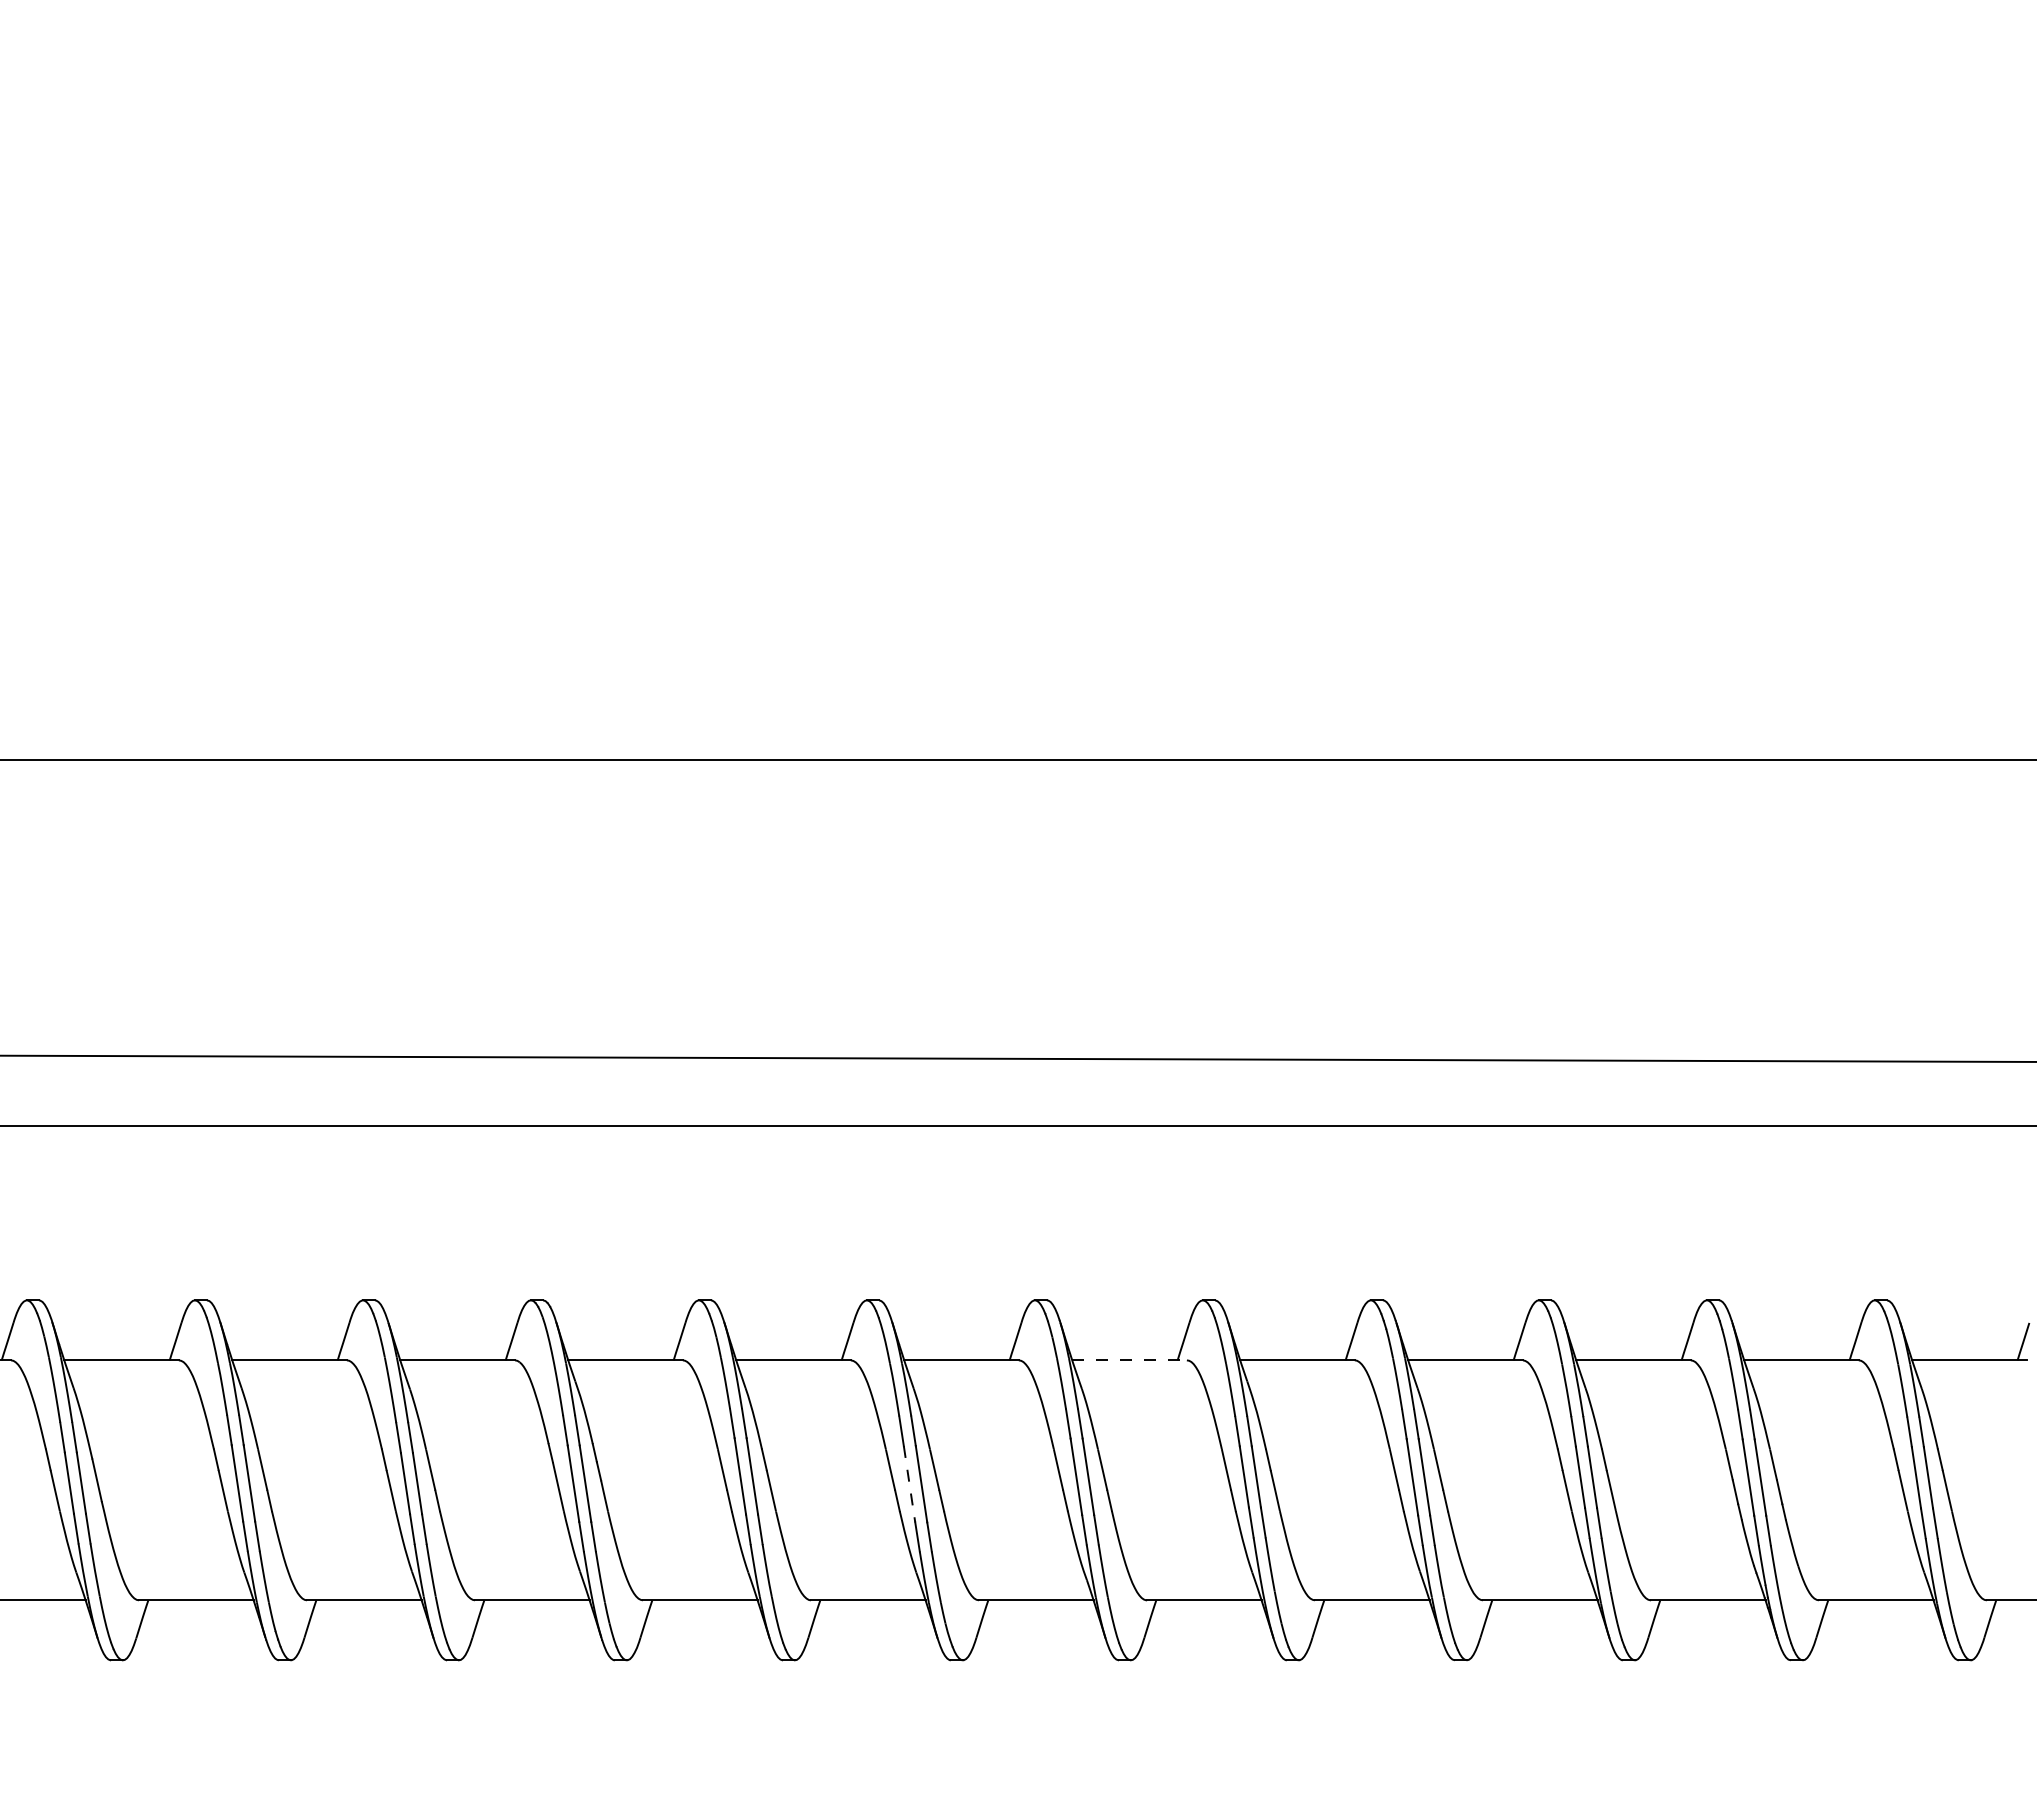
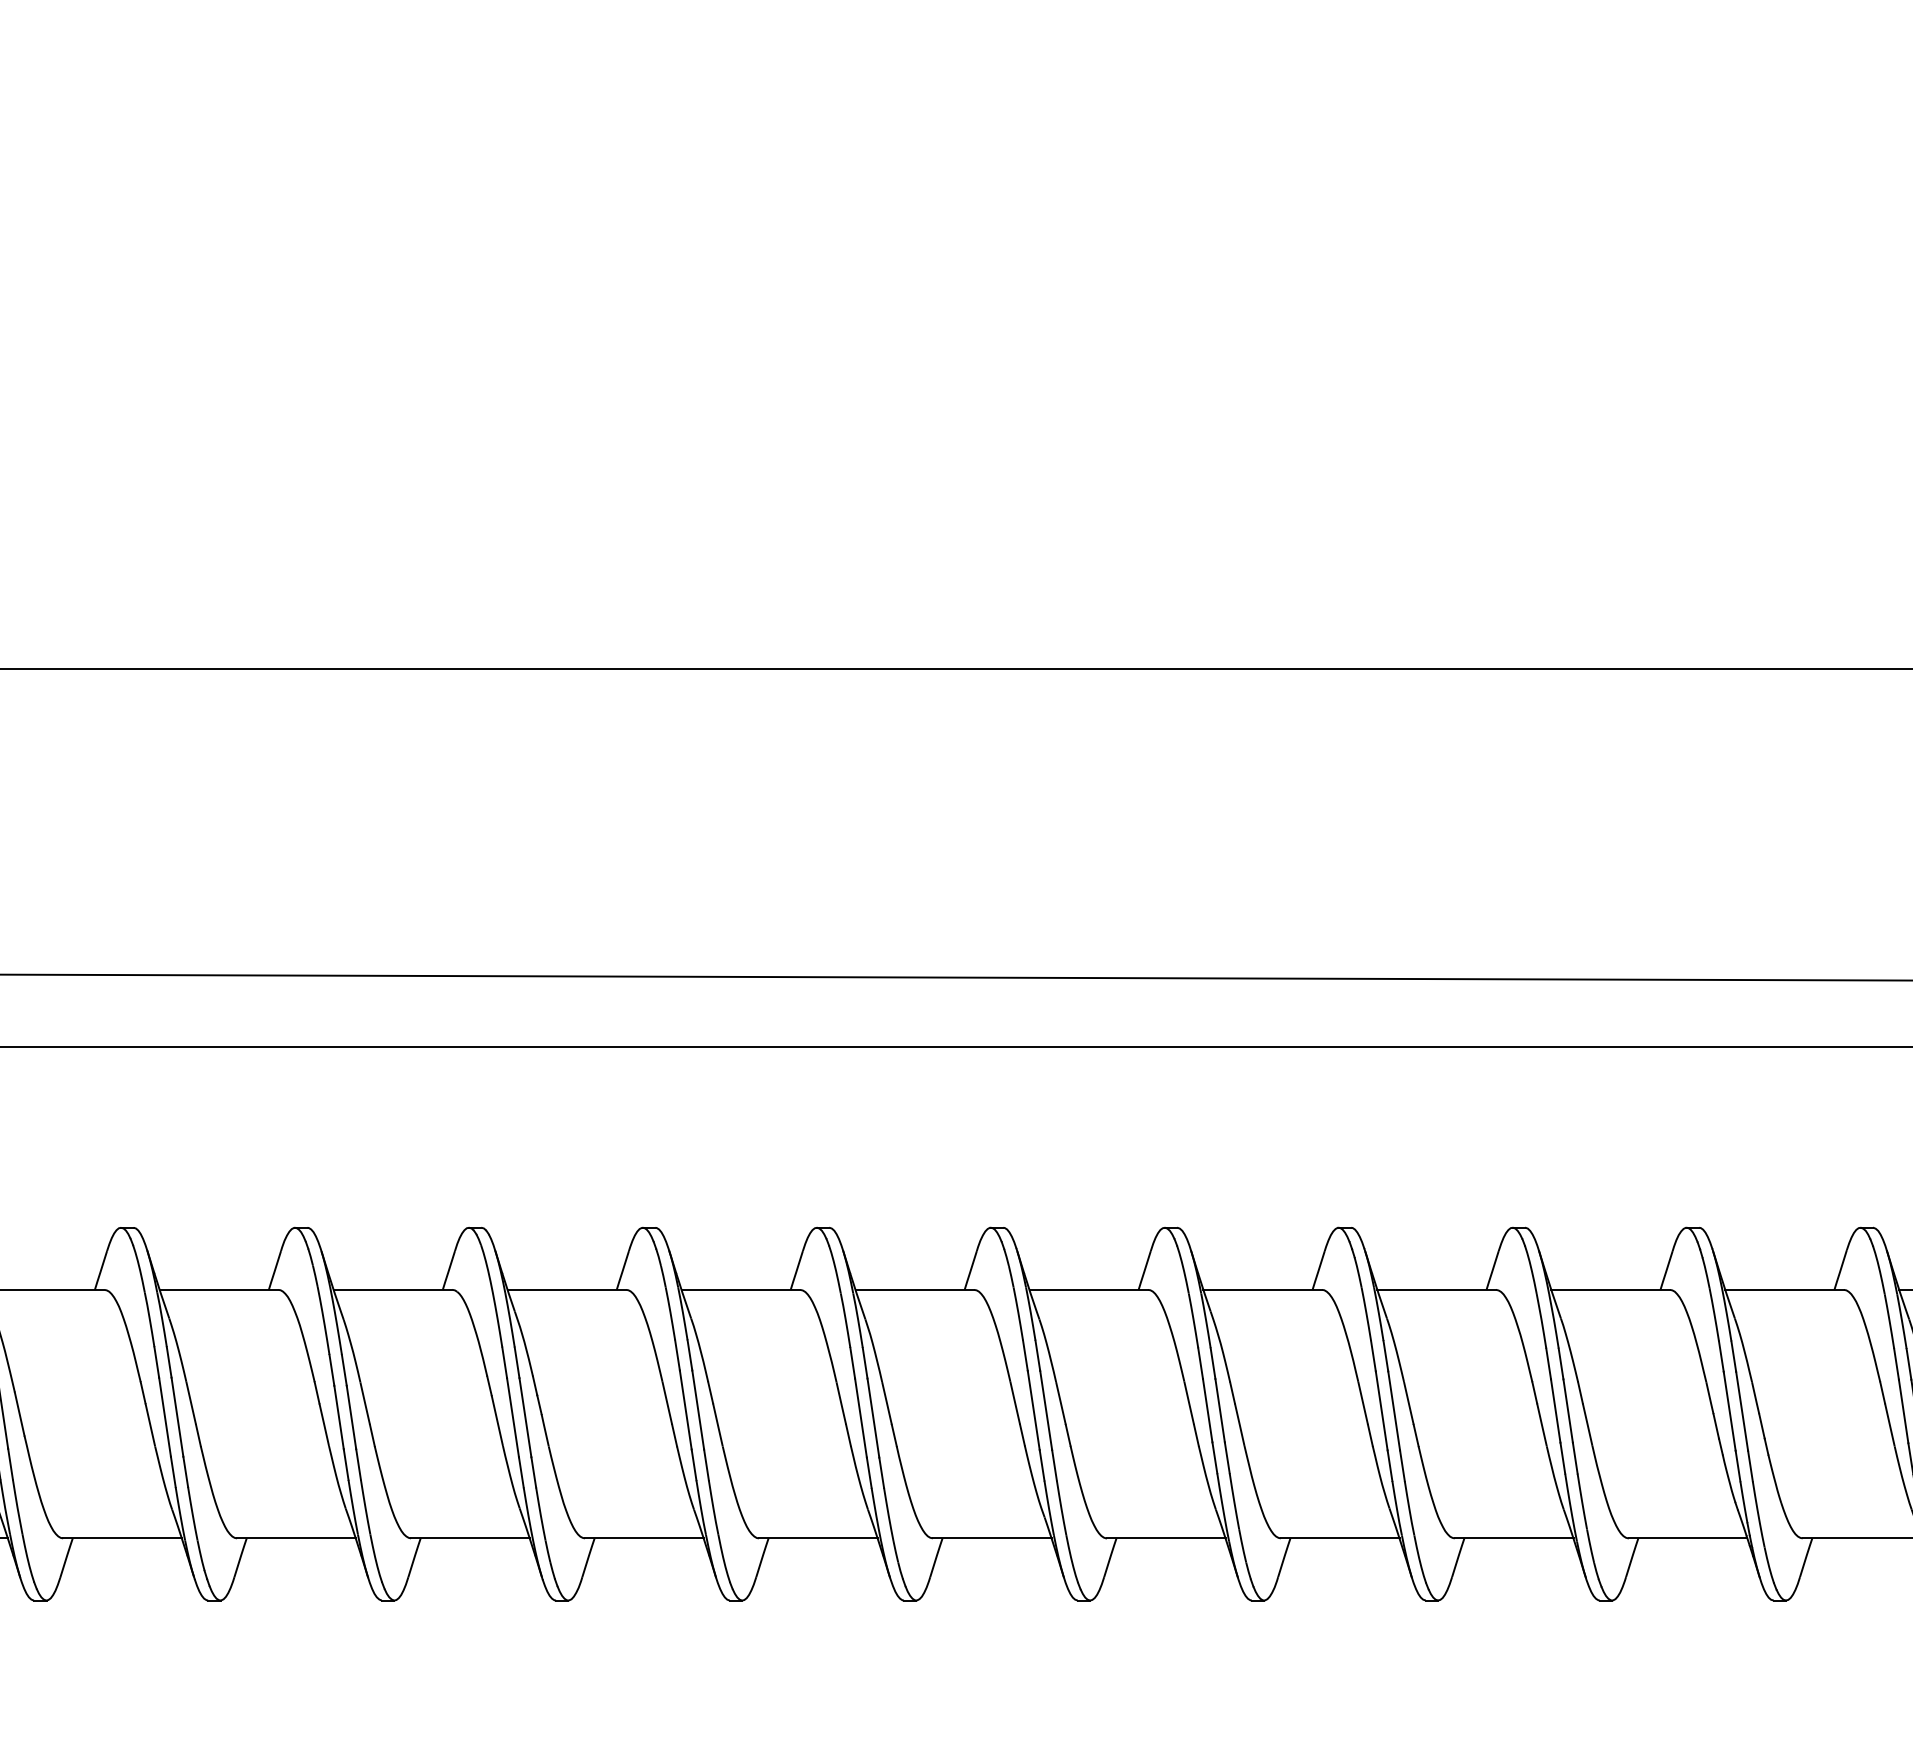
line: (1130, 1360) -> (1089, 1290), dashed -> solid
line: (909, 1484) -> (860, 1418), dashed -> solid

